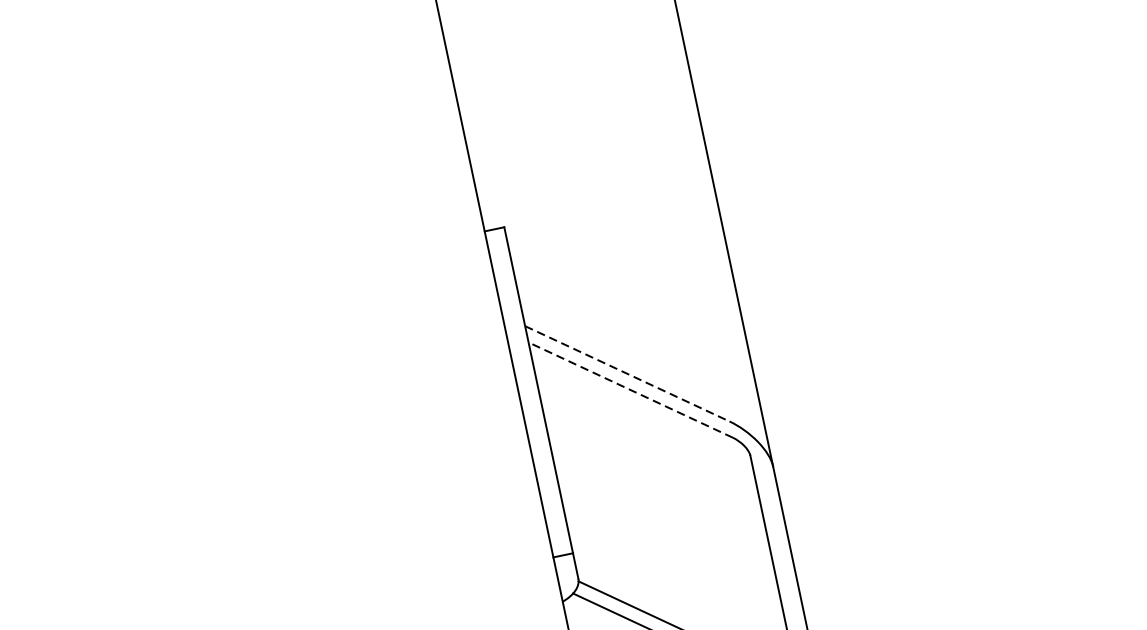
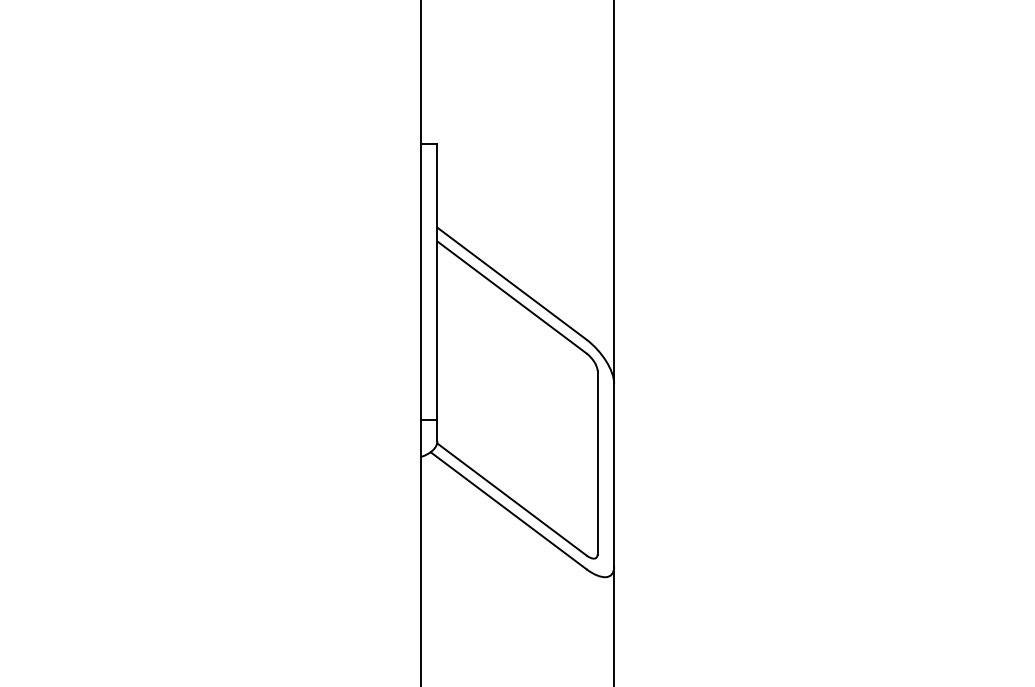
line: (627, 373) -> (512, 283), dashed -> solid
line: (630, 390) -> (511, 297), dashed -> solid

